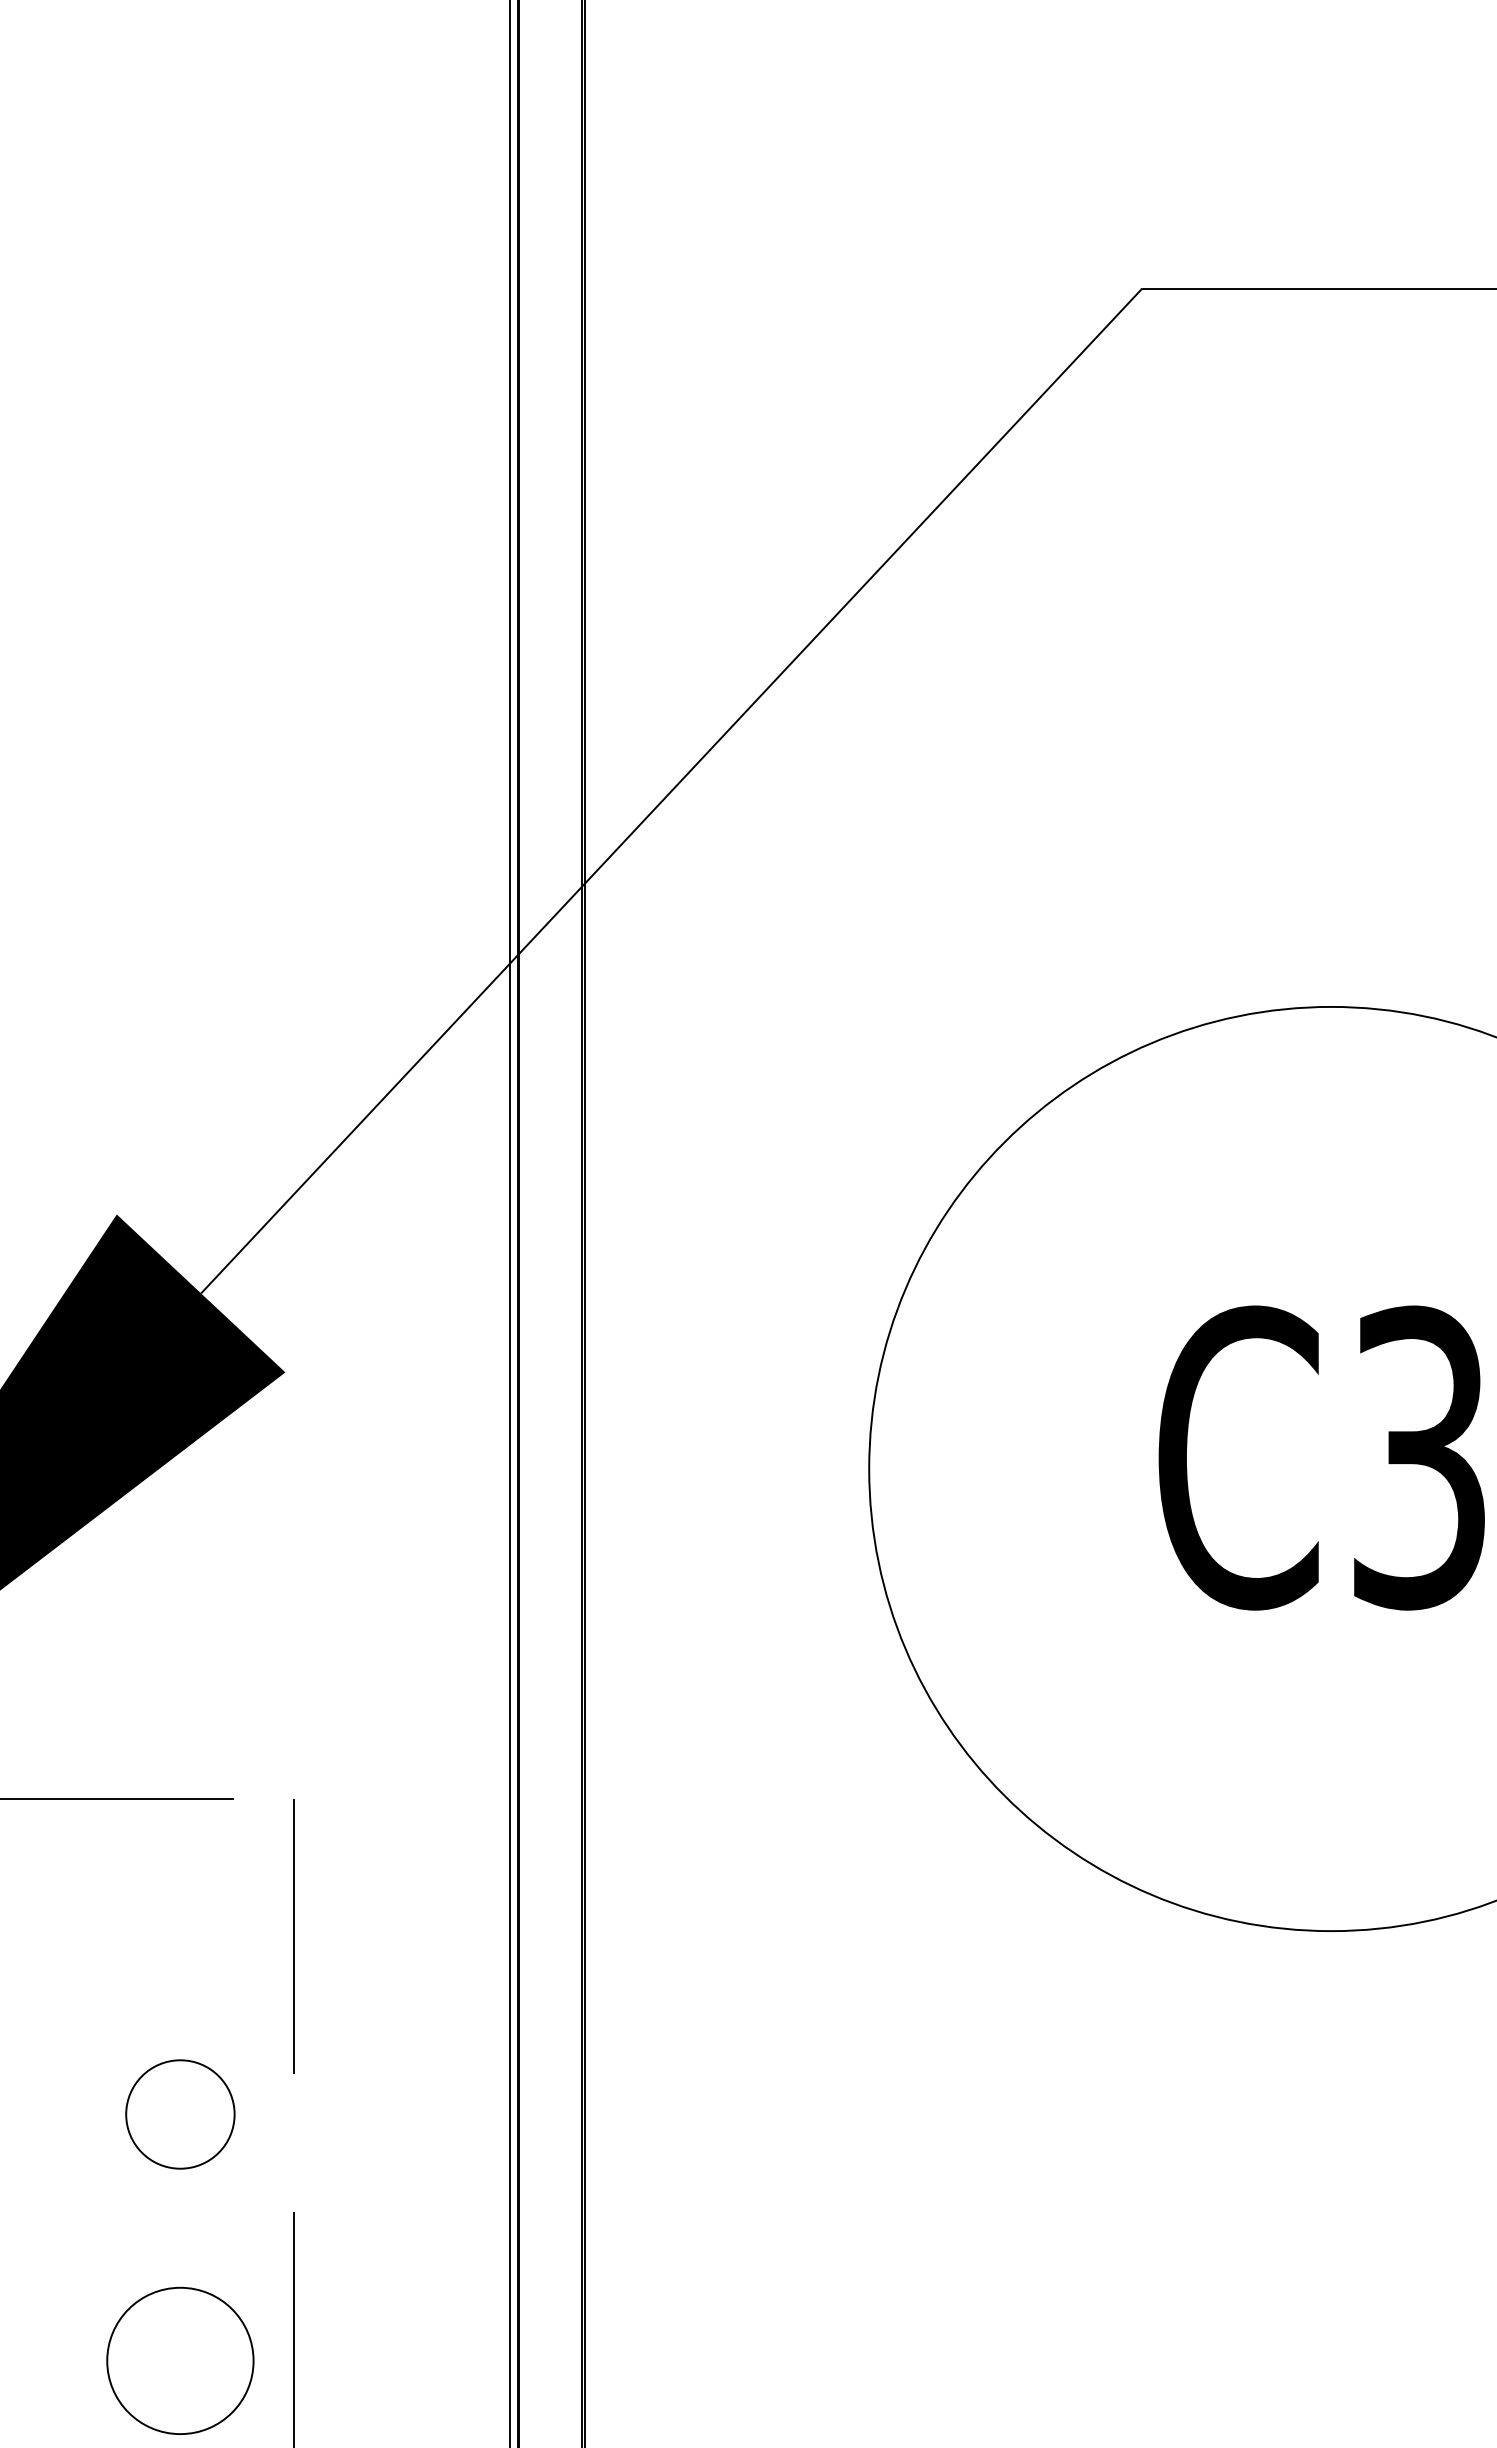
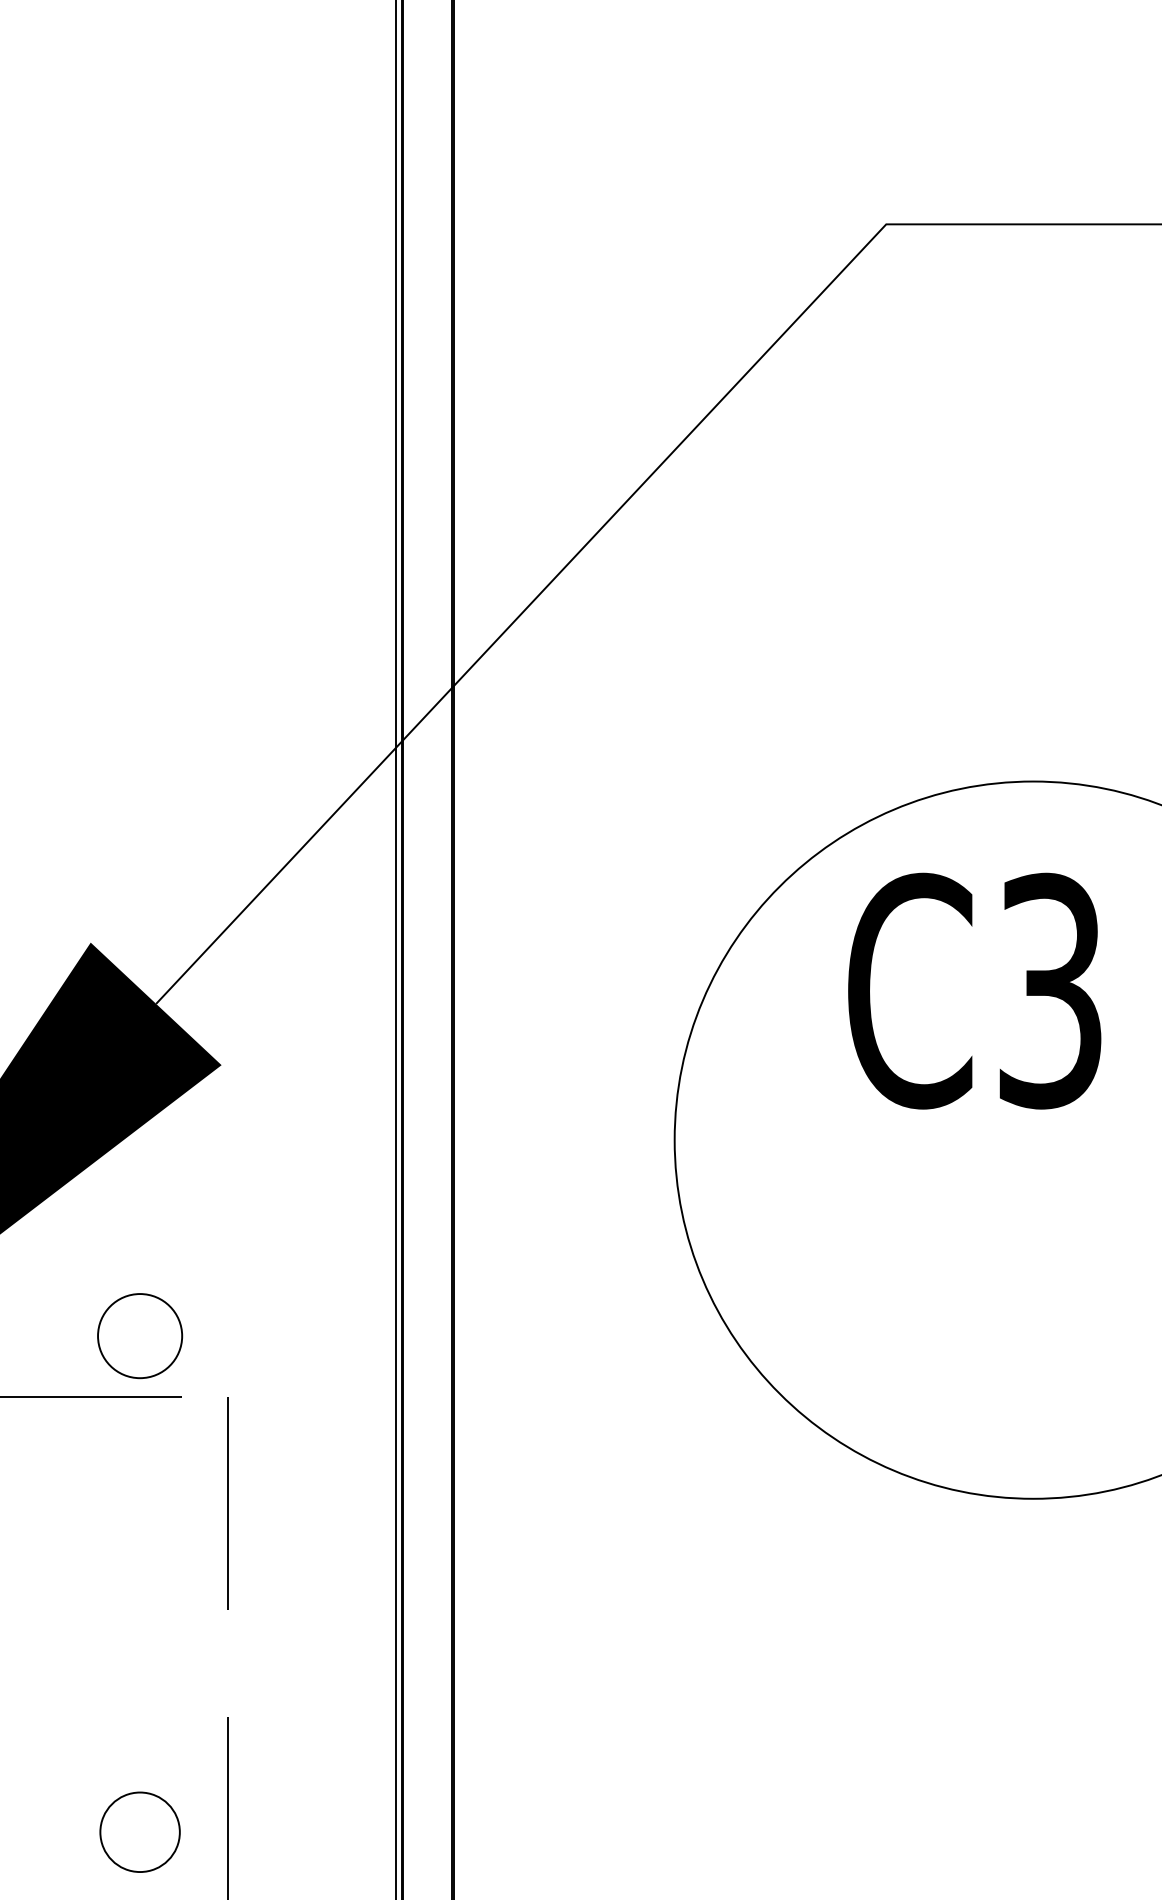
text: (1321, 1457) -> (974, 990), moved
circle: (180, 2114) -> (140, 1336), moved
circle: (180, 2360) -> (140, 1832), size x0.7

